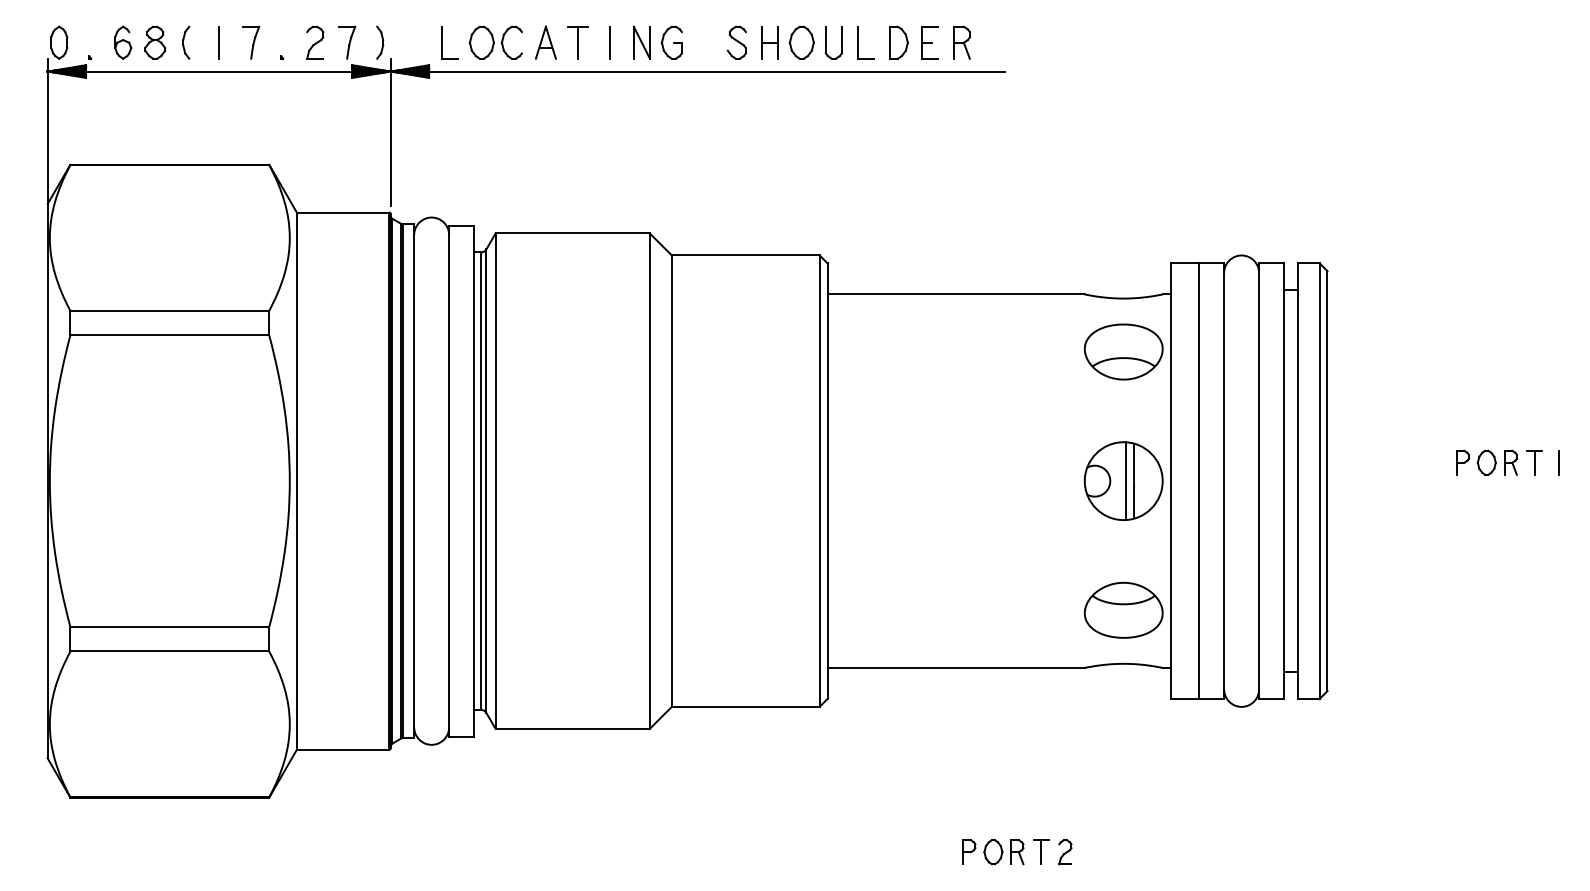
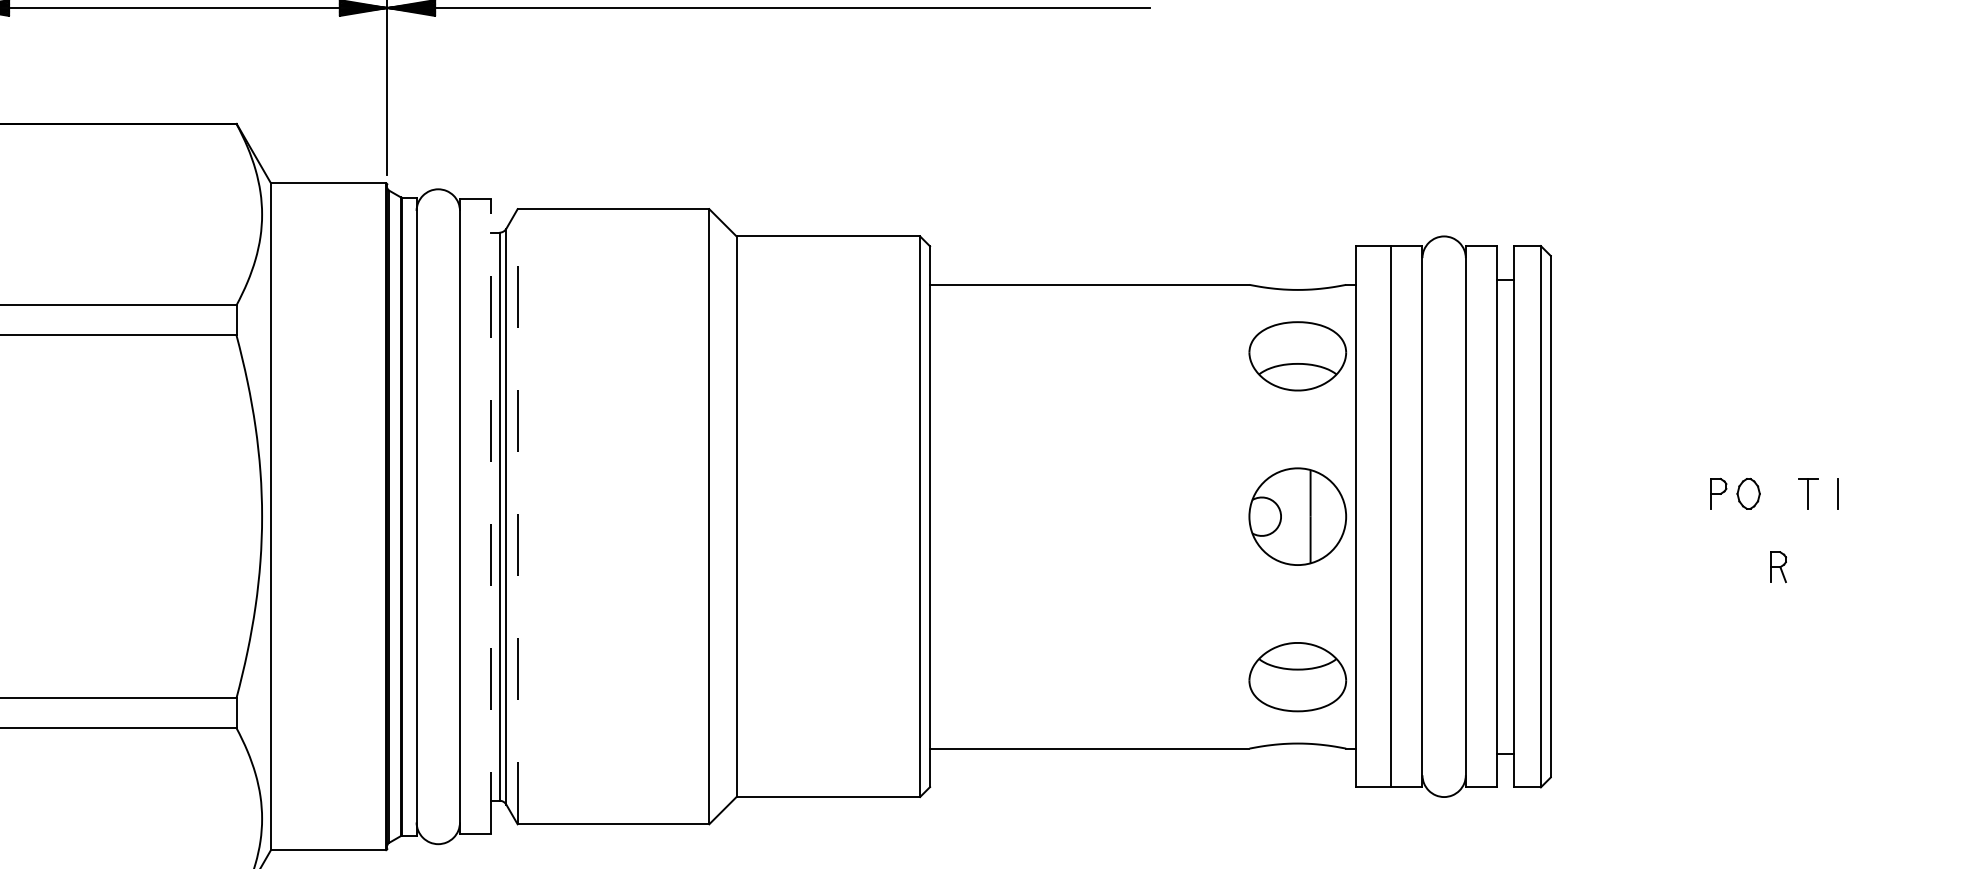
part: (1510, 462) -> (1778, 566), moved
line: (1125, 480) -> (1299, 515), removed
line: (474, 481) -> (491, 517), solid -> dashed
line: (495, 481) -> (517, 517), solid -> dashed

